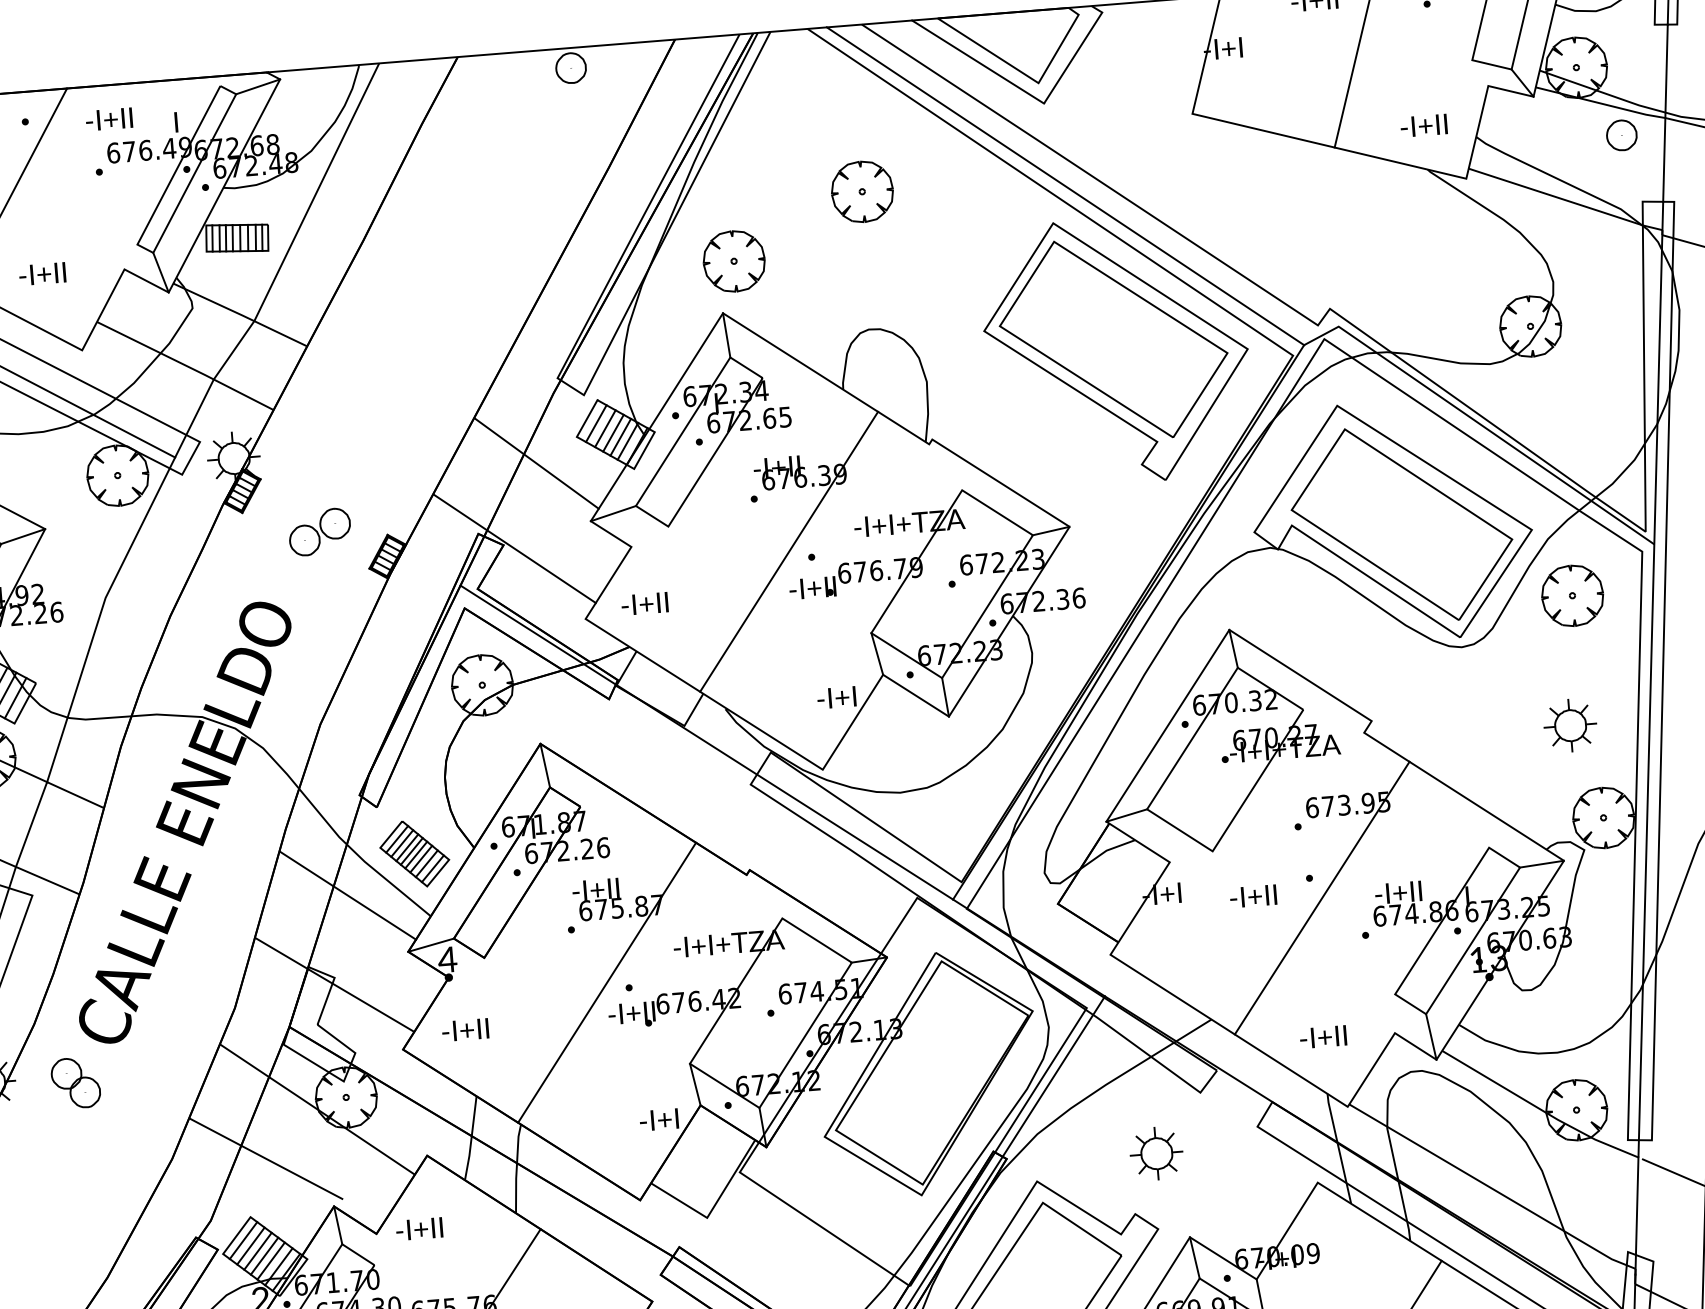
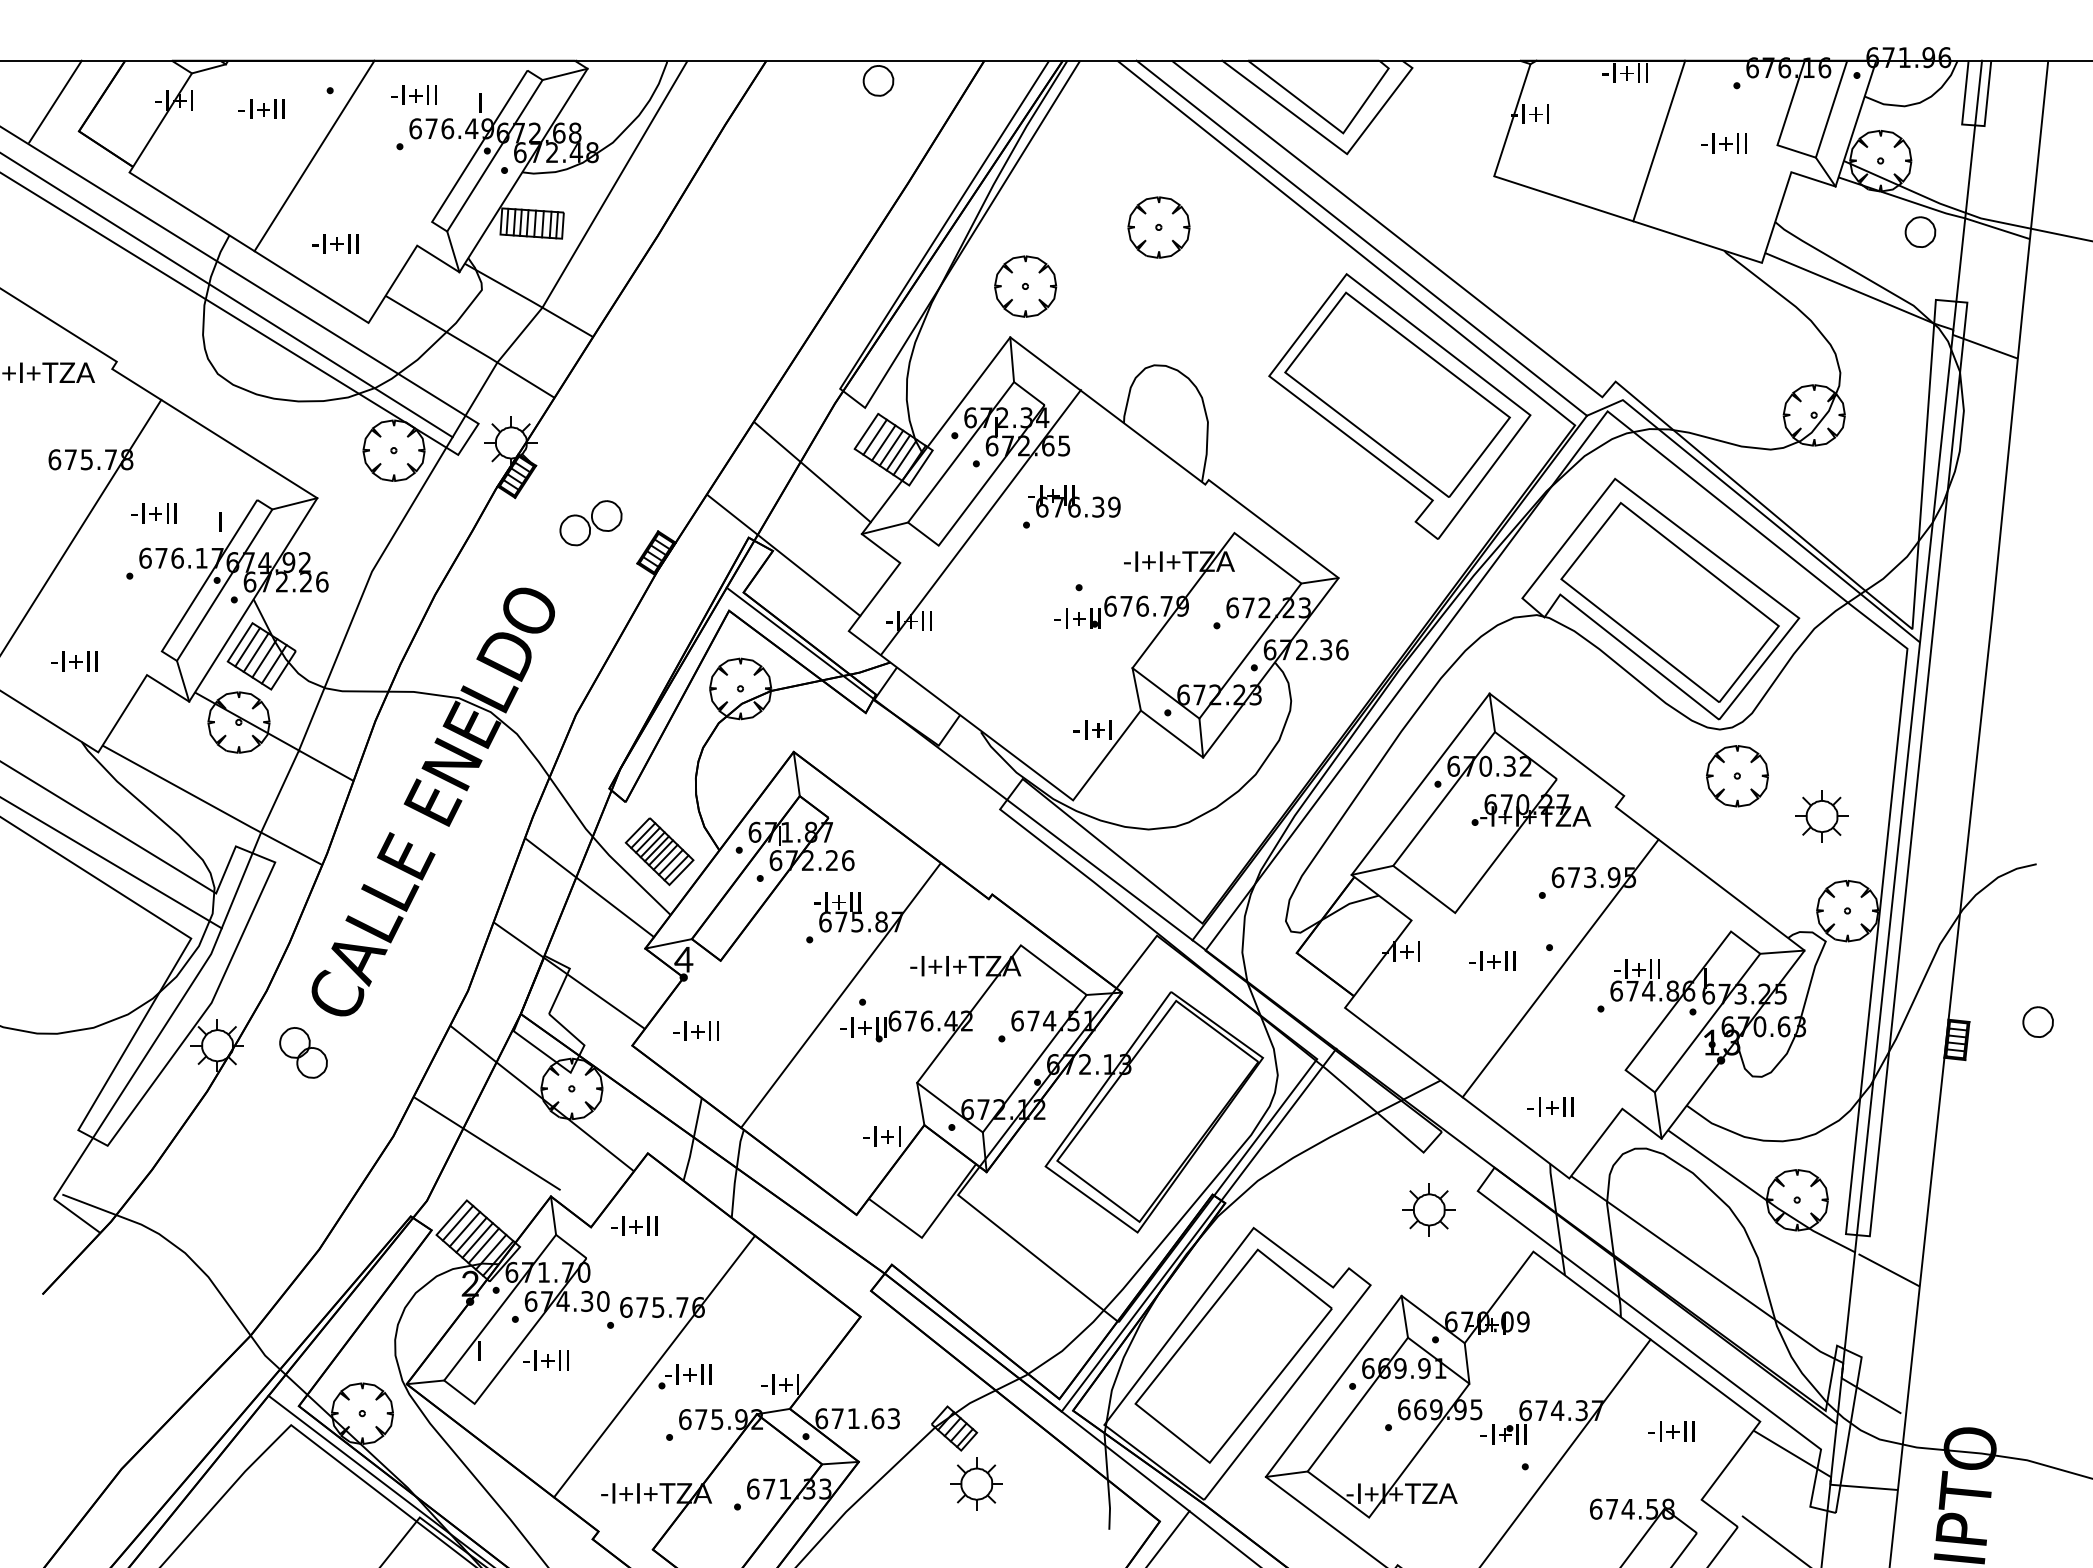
text: (1423, 125) -> (1723, 143), moved
line: (788, 551) -> (980, 522), moved
part: (1572, 596) -> (1737, 776), moved
part: (1156, 1153) -> (1428, 1209), moved

